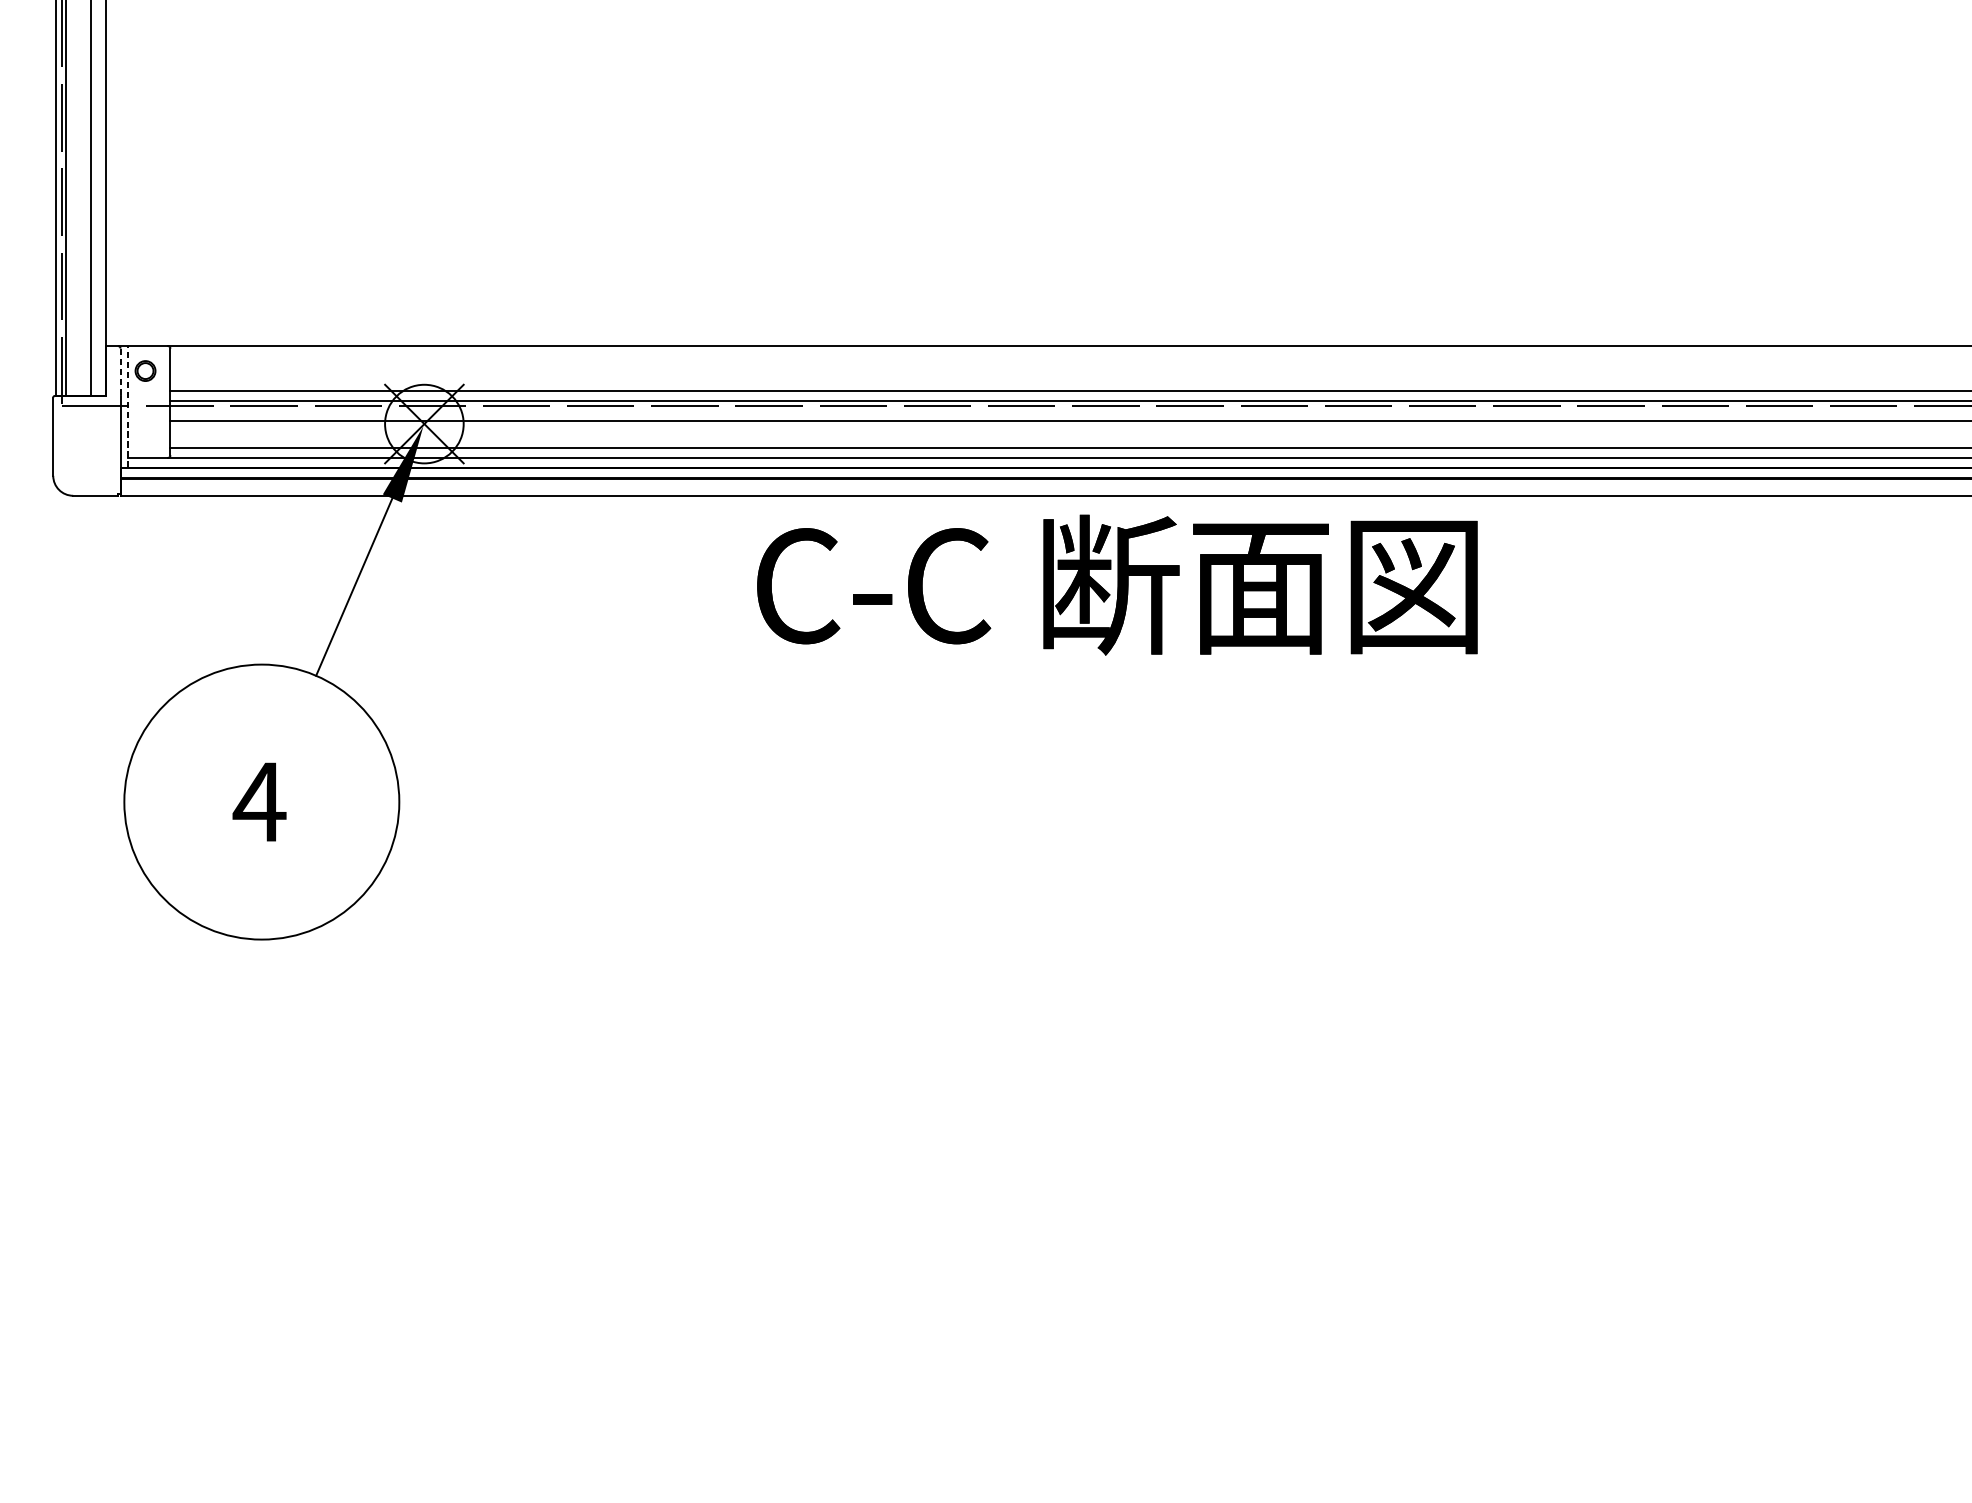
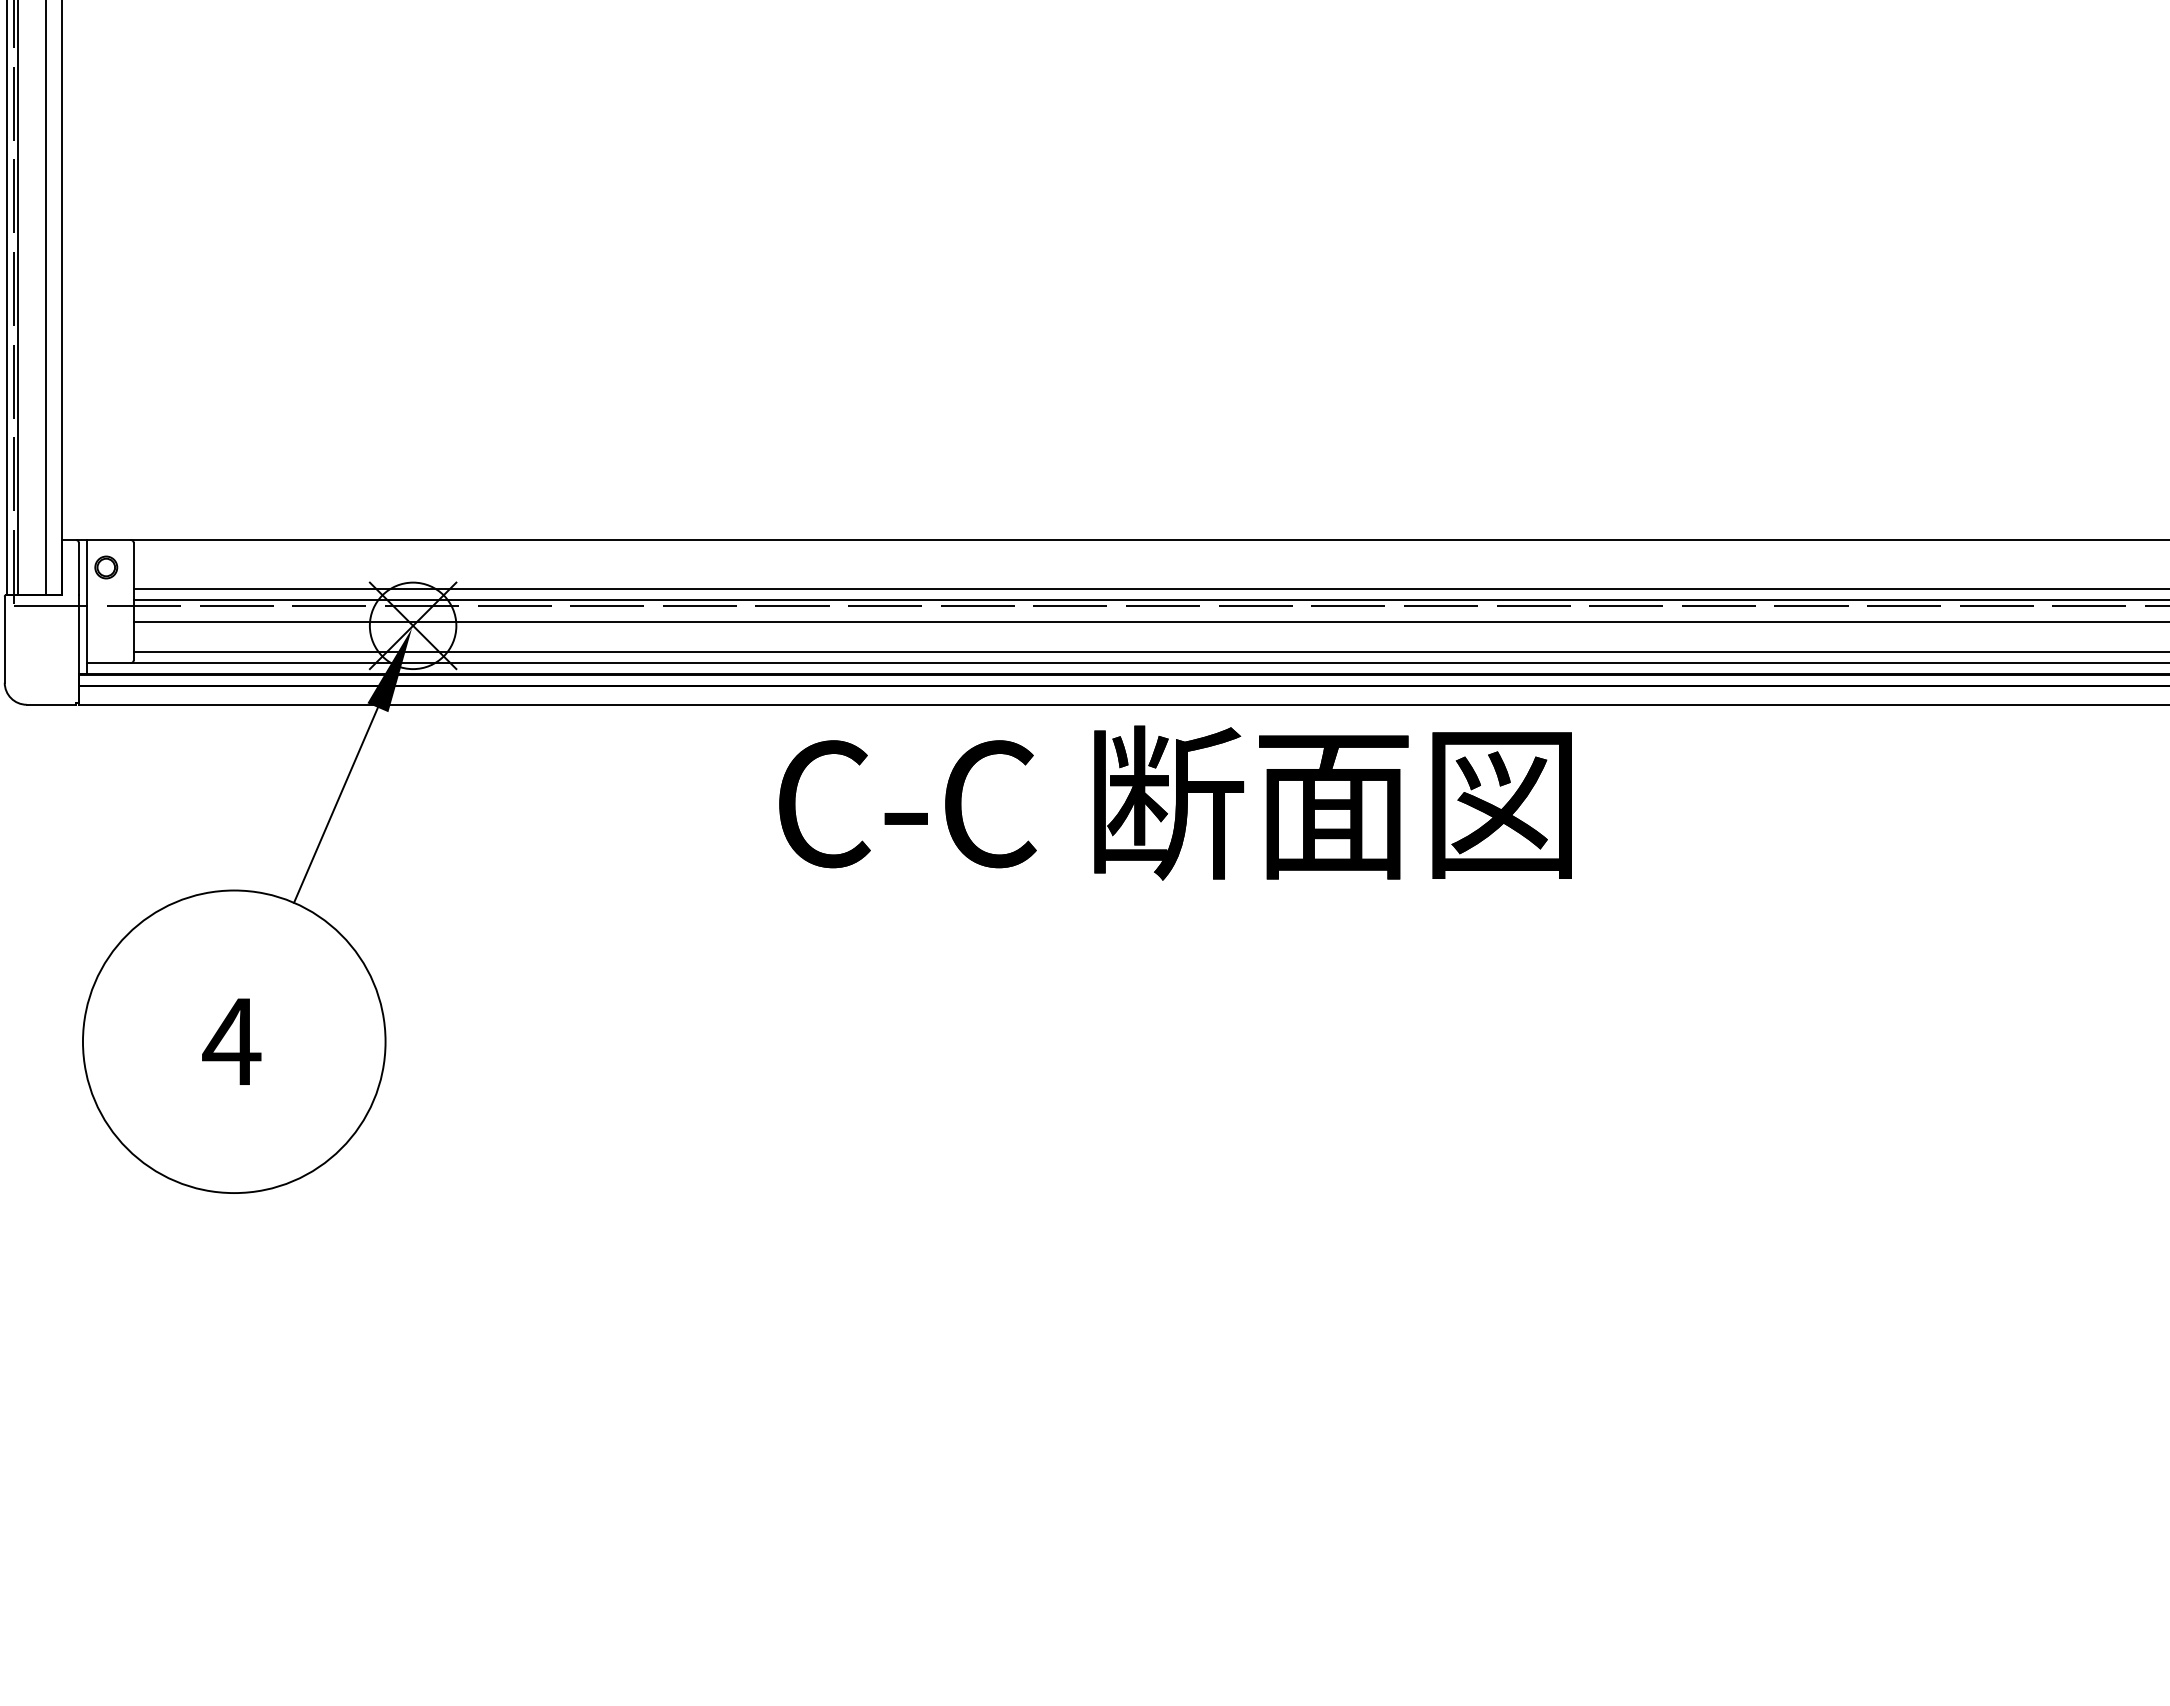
line: (120, 372) -> (78, 569), dashed -> solid
line: (128, 407) -> (87, 607), dashed -> solid

